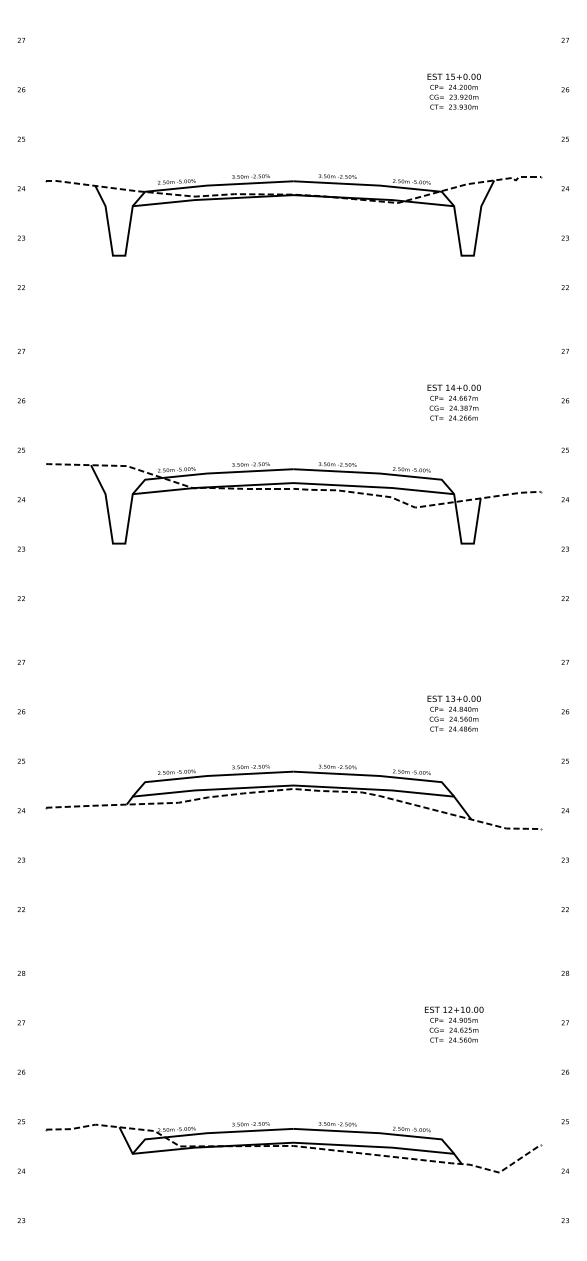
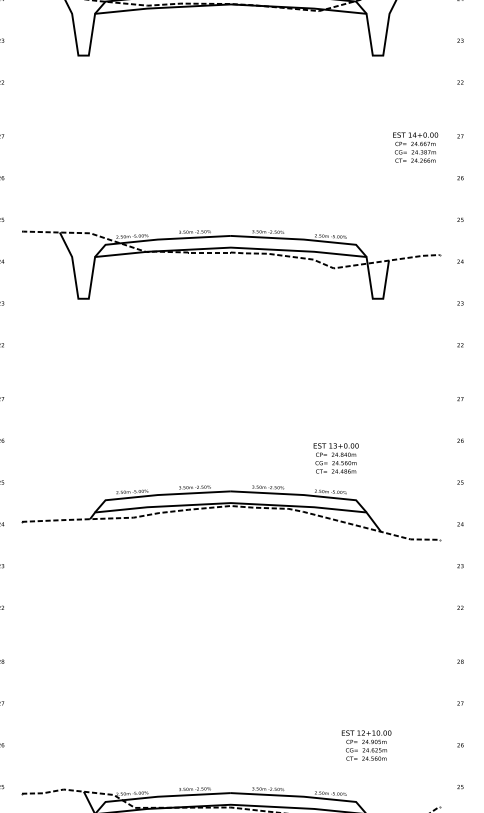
text: (453, 402) -> (414, 147), moved
text: (453, 713) -> (335, 458), moved
text: (454, 1024) -> (366, 745), moved

